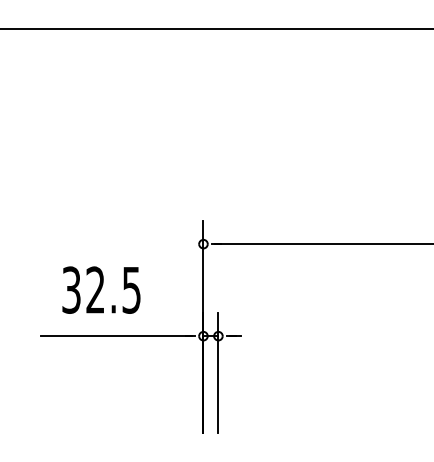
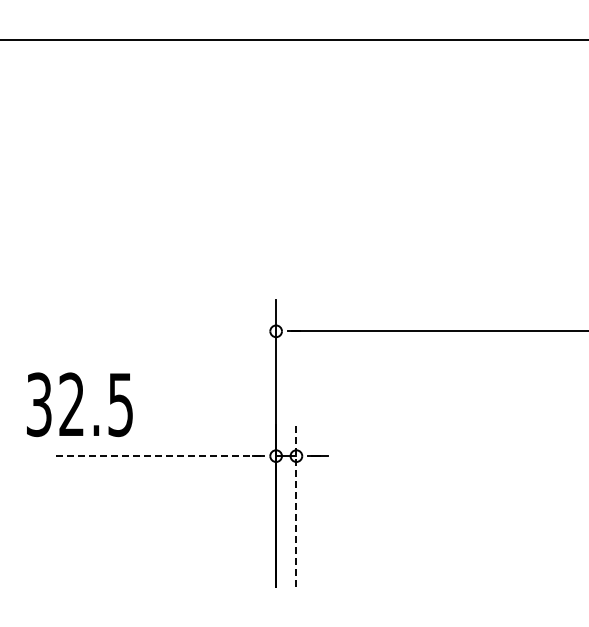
text: (101, 289) -> (79, 404), moved
line: (115, 336) -> (157, 456), solid -> dashed
line: (218, 372) -> (296, 505), solid -> dashed

